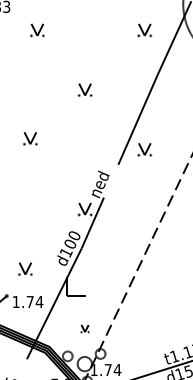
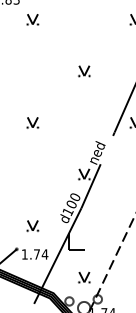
part: (37, 30) -> (32, 19), moved
part: (30, 138) -> (32, 122), moved
part: (84, 328) -> (83, 277), size x1.67

